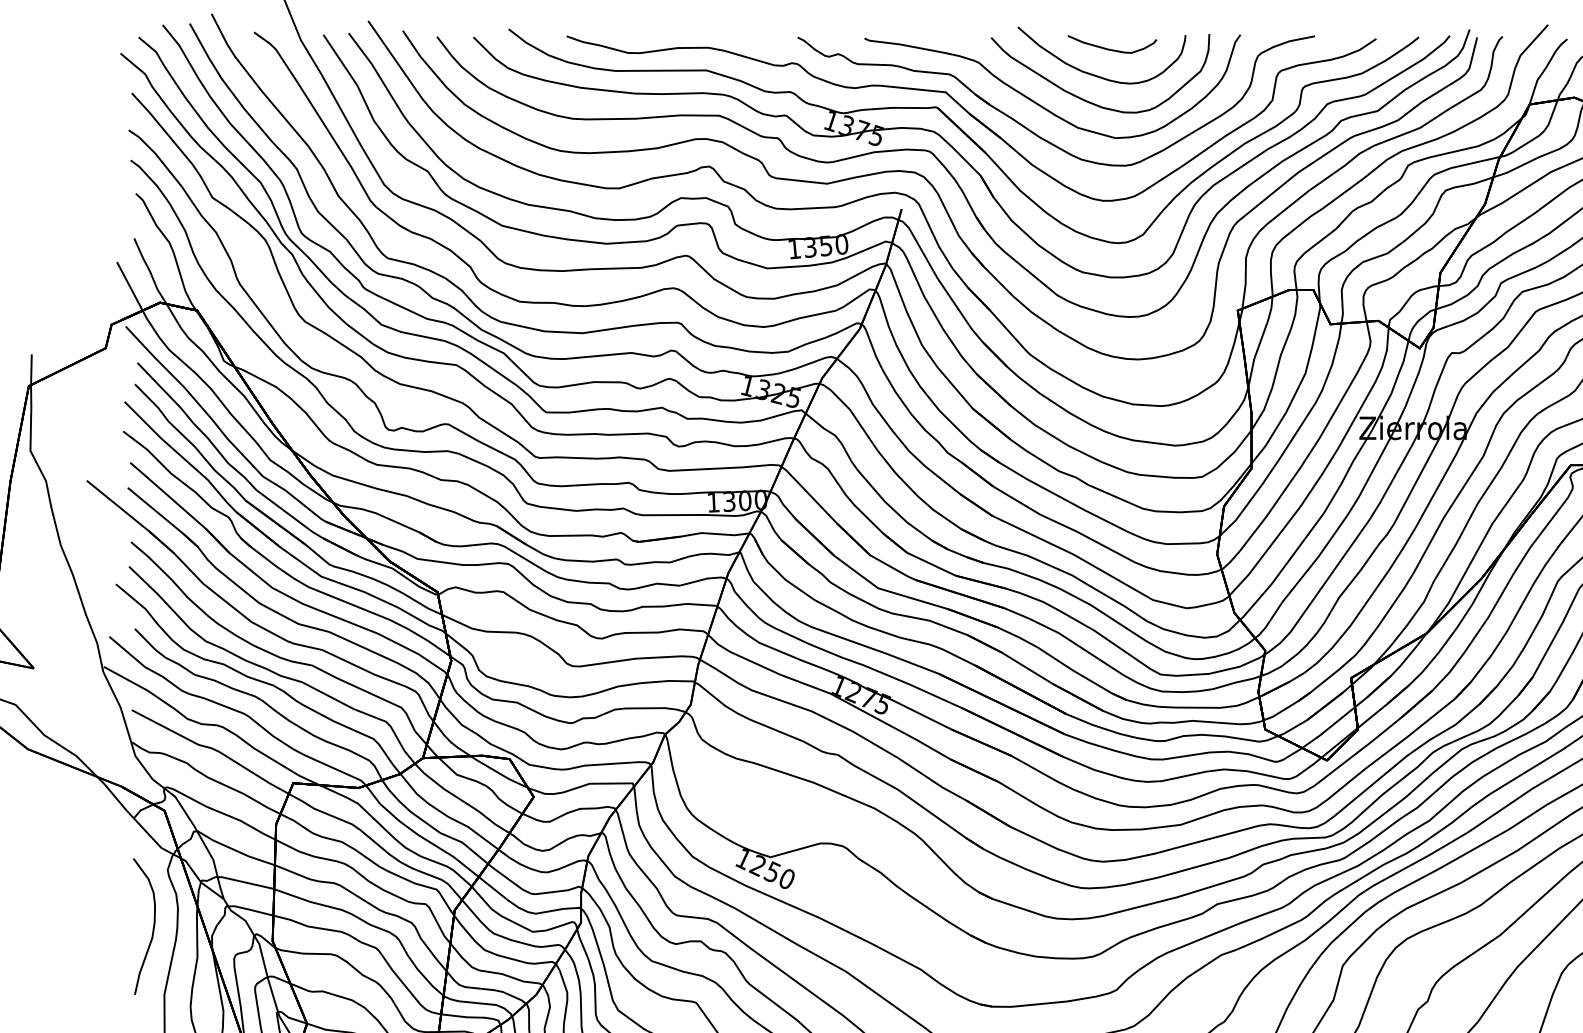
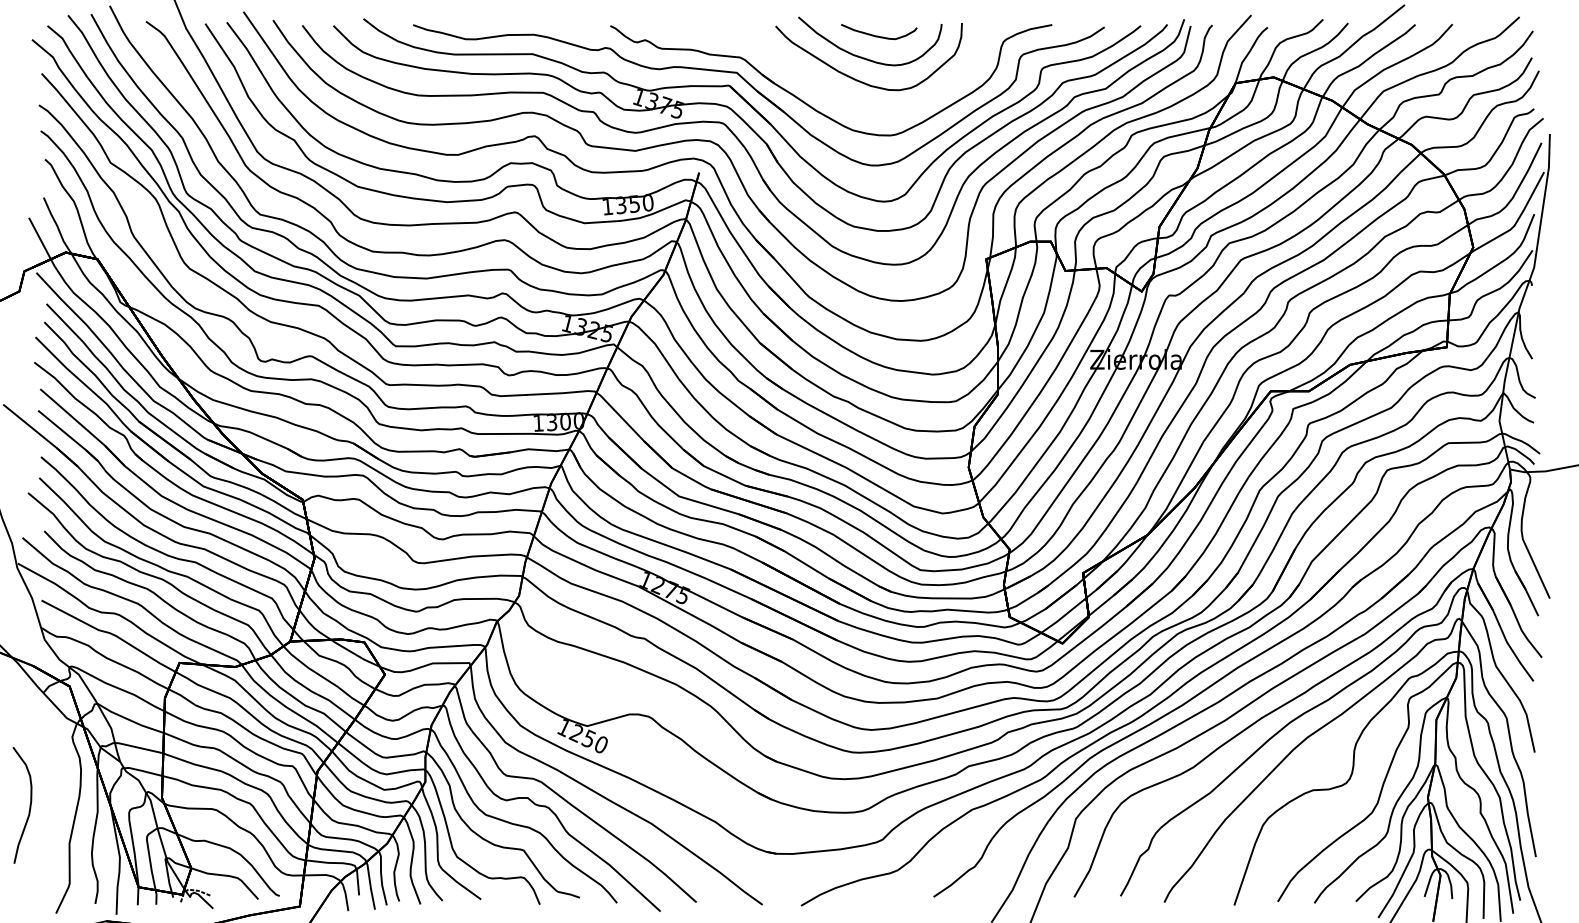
curve: (1041, 104) -> (818, 83), removed
curve: (152, 926) -> (29, 805), moved

